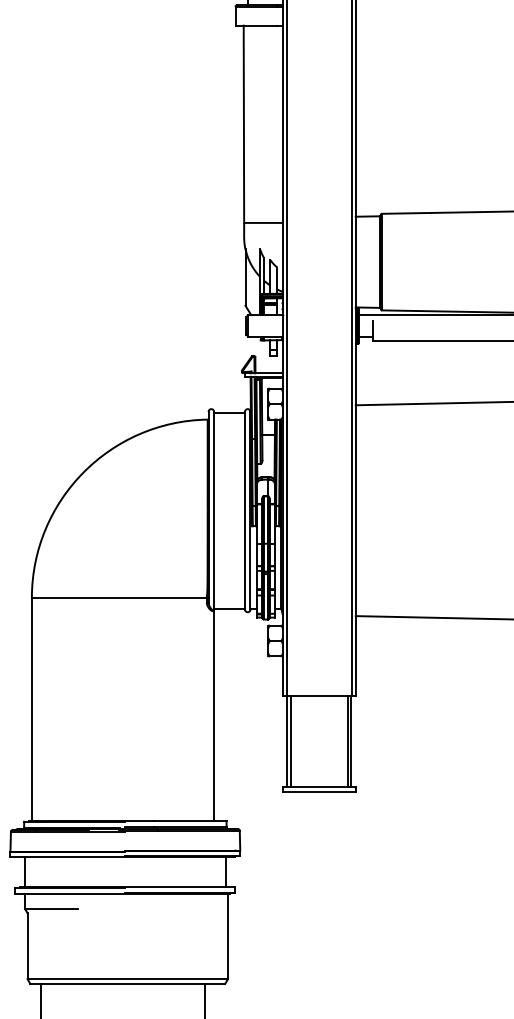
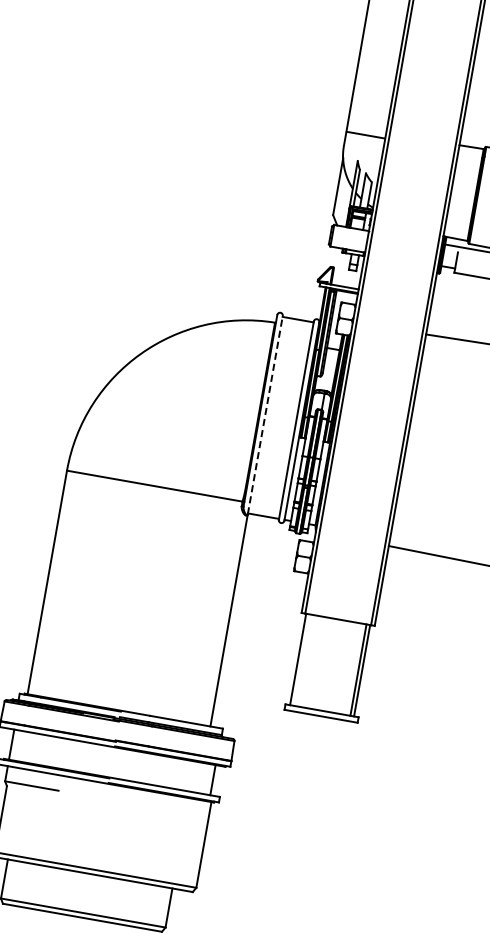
line: (214, 510) -> (265, 415), solid -> dashed
line: (291, 740) -> (302, 659), removed

